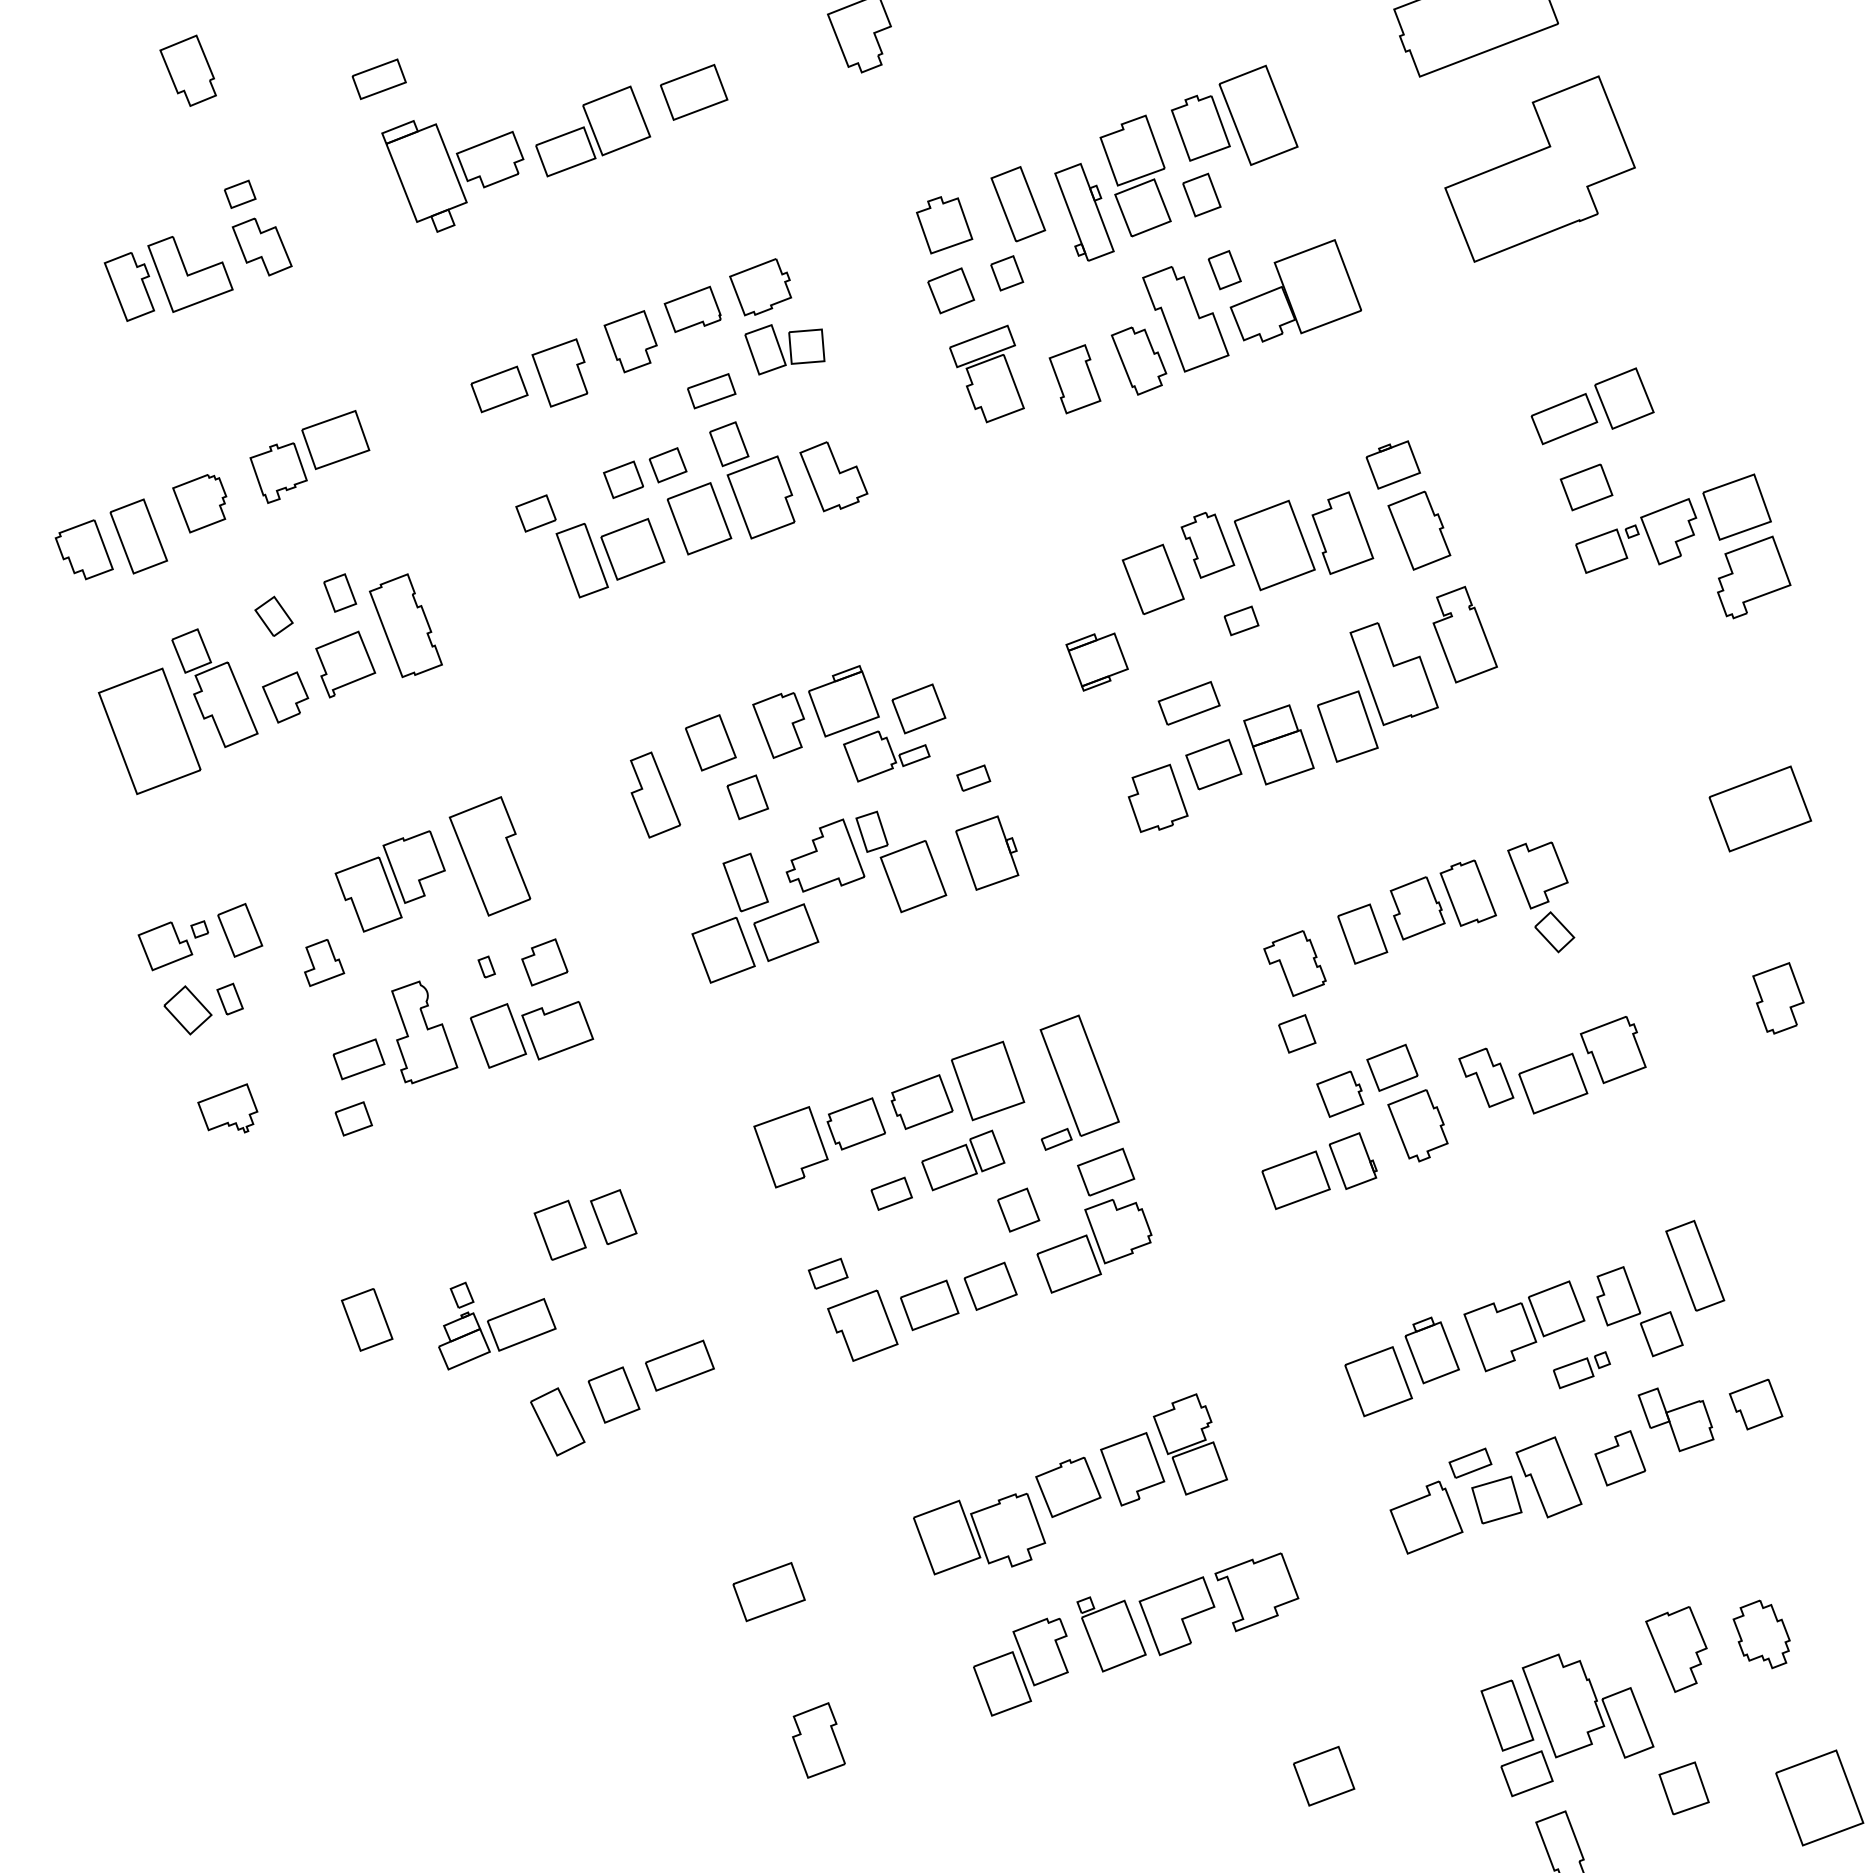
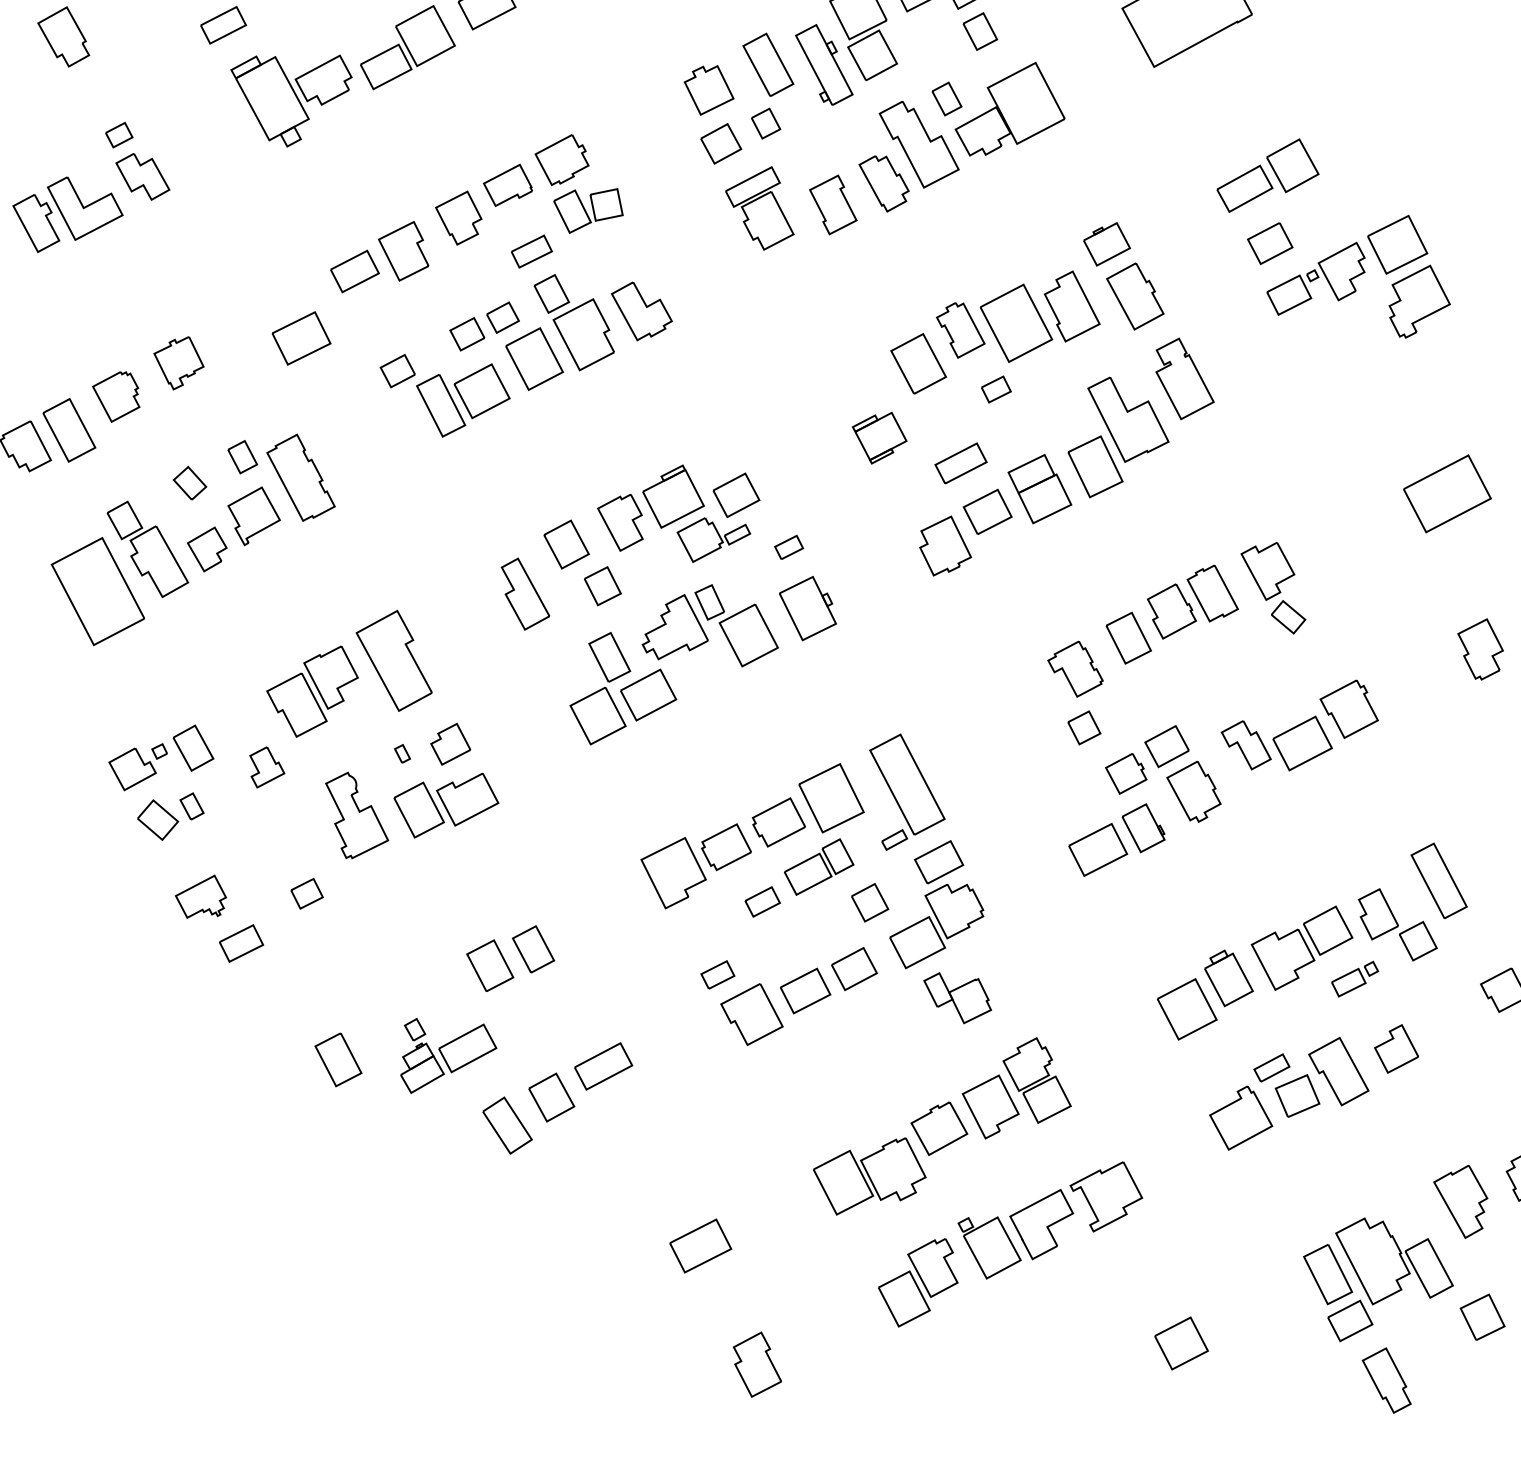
part: (1201, 194) -> (979, 31), moved
part: (335, 440) -> (301, 338), moved
part: (358, 1059) -> (241, 943), moved
part: (1675, 1419) -> (957, 997), moved

